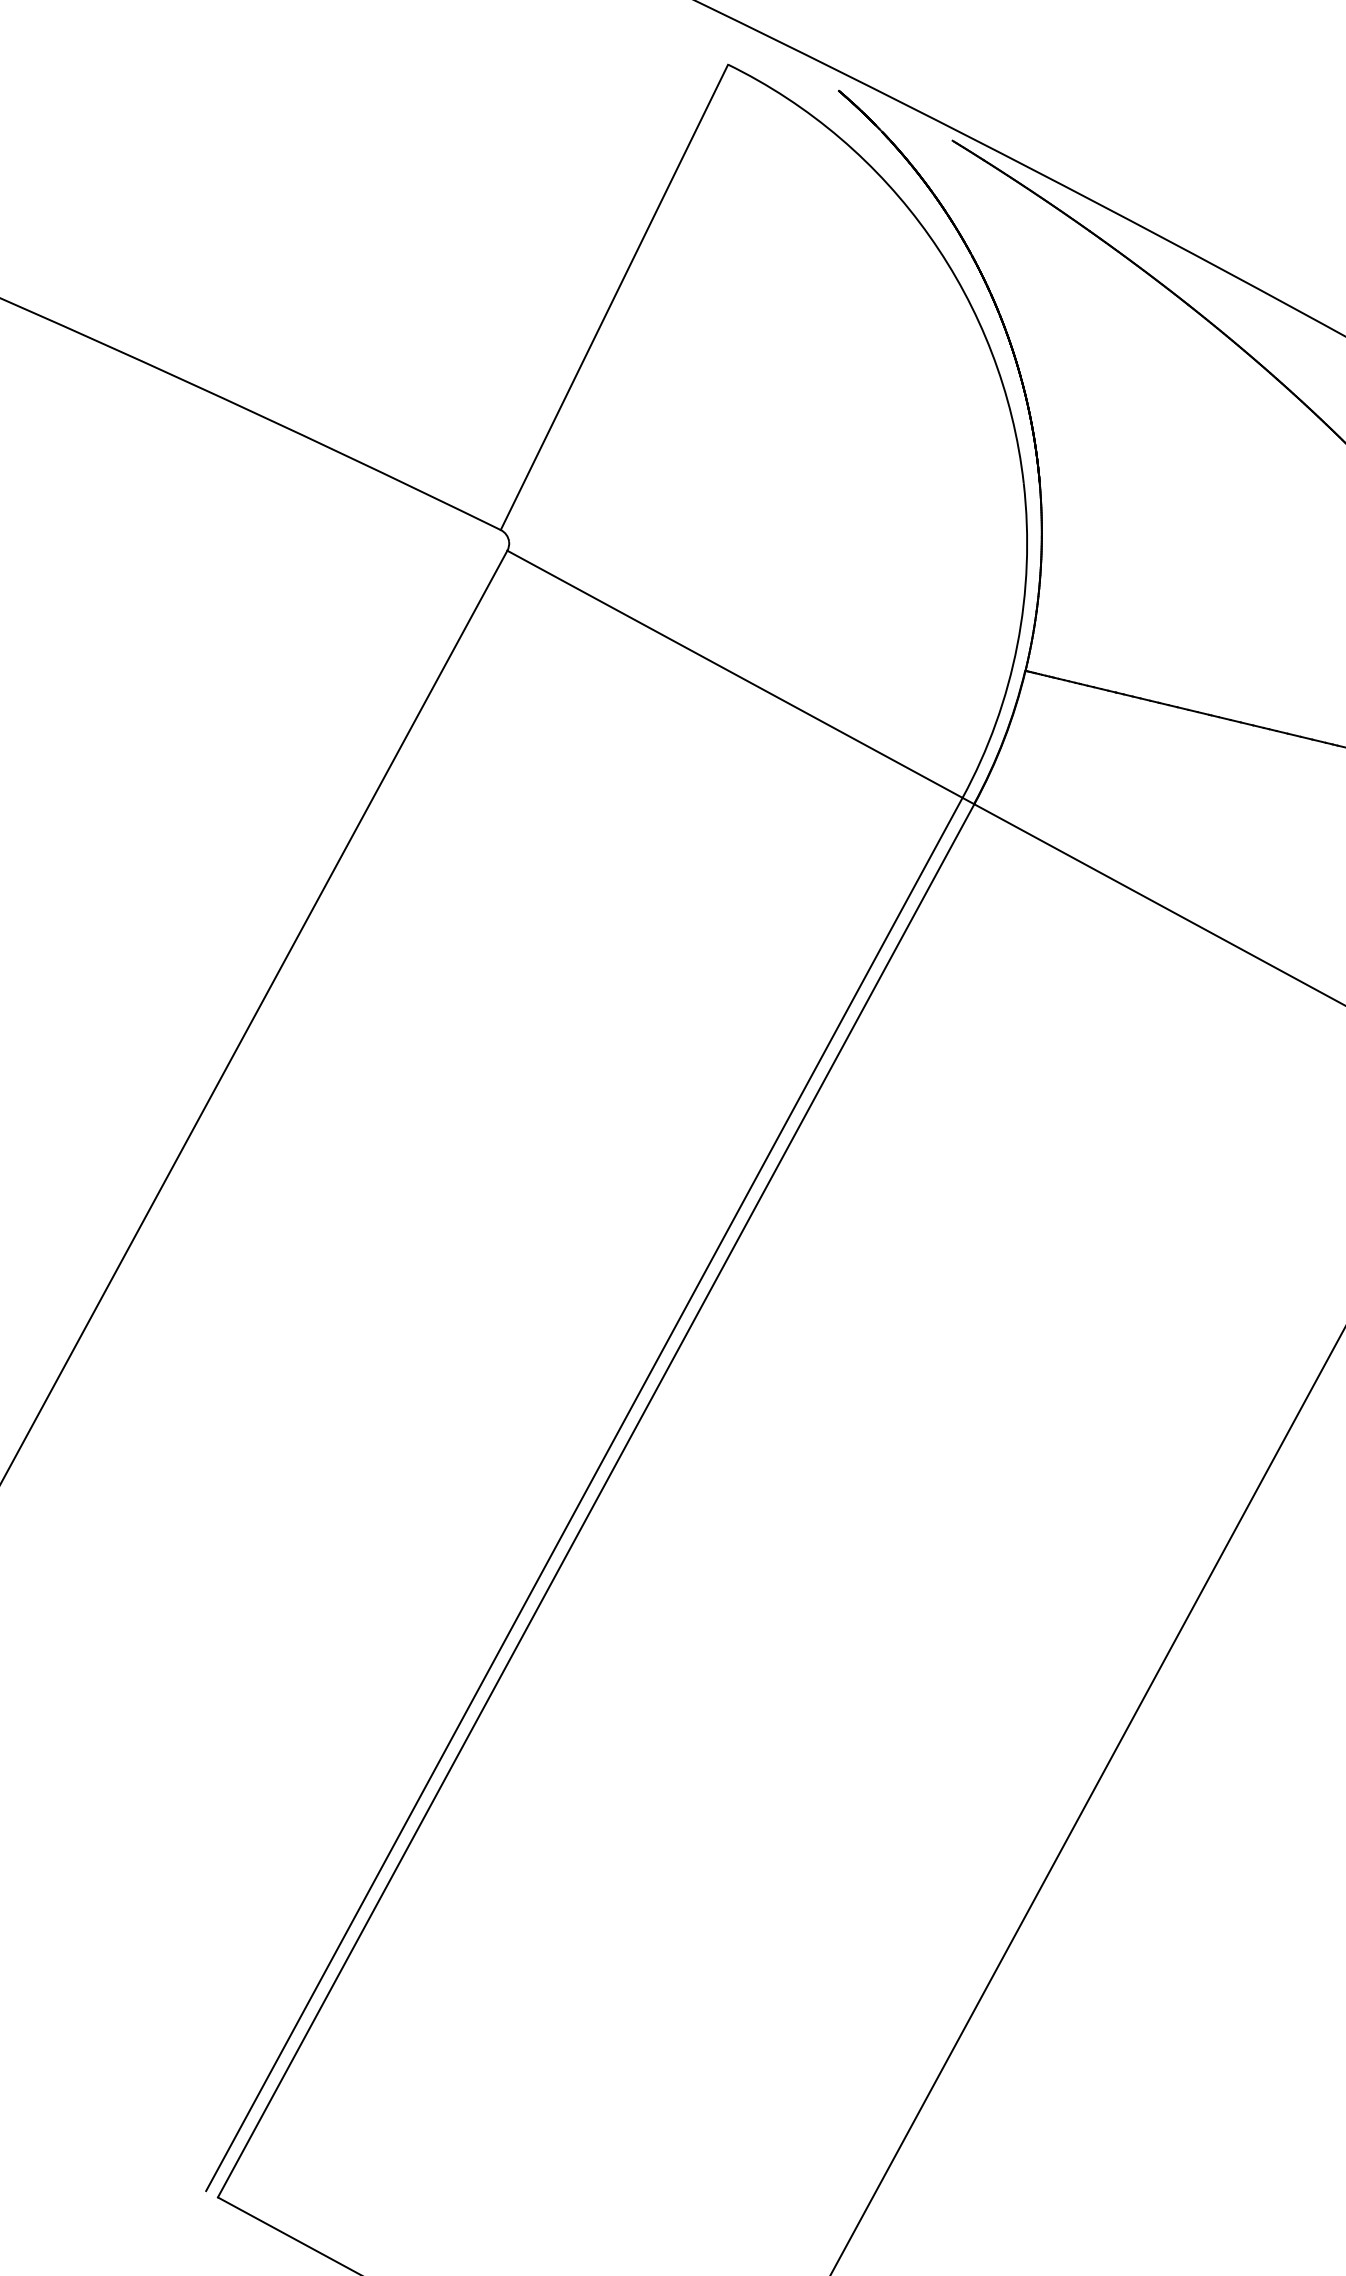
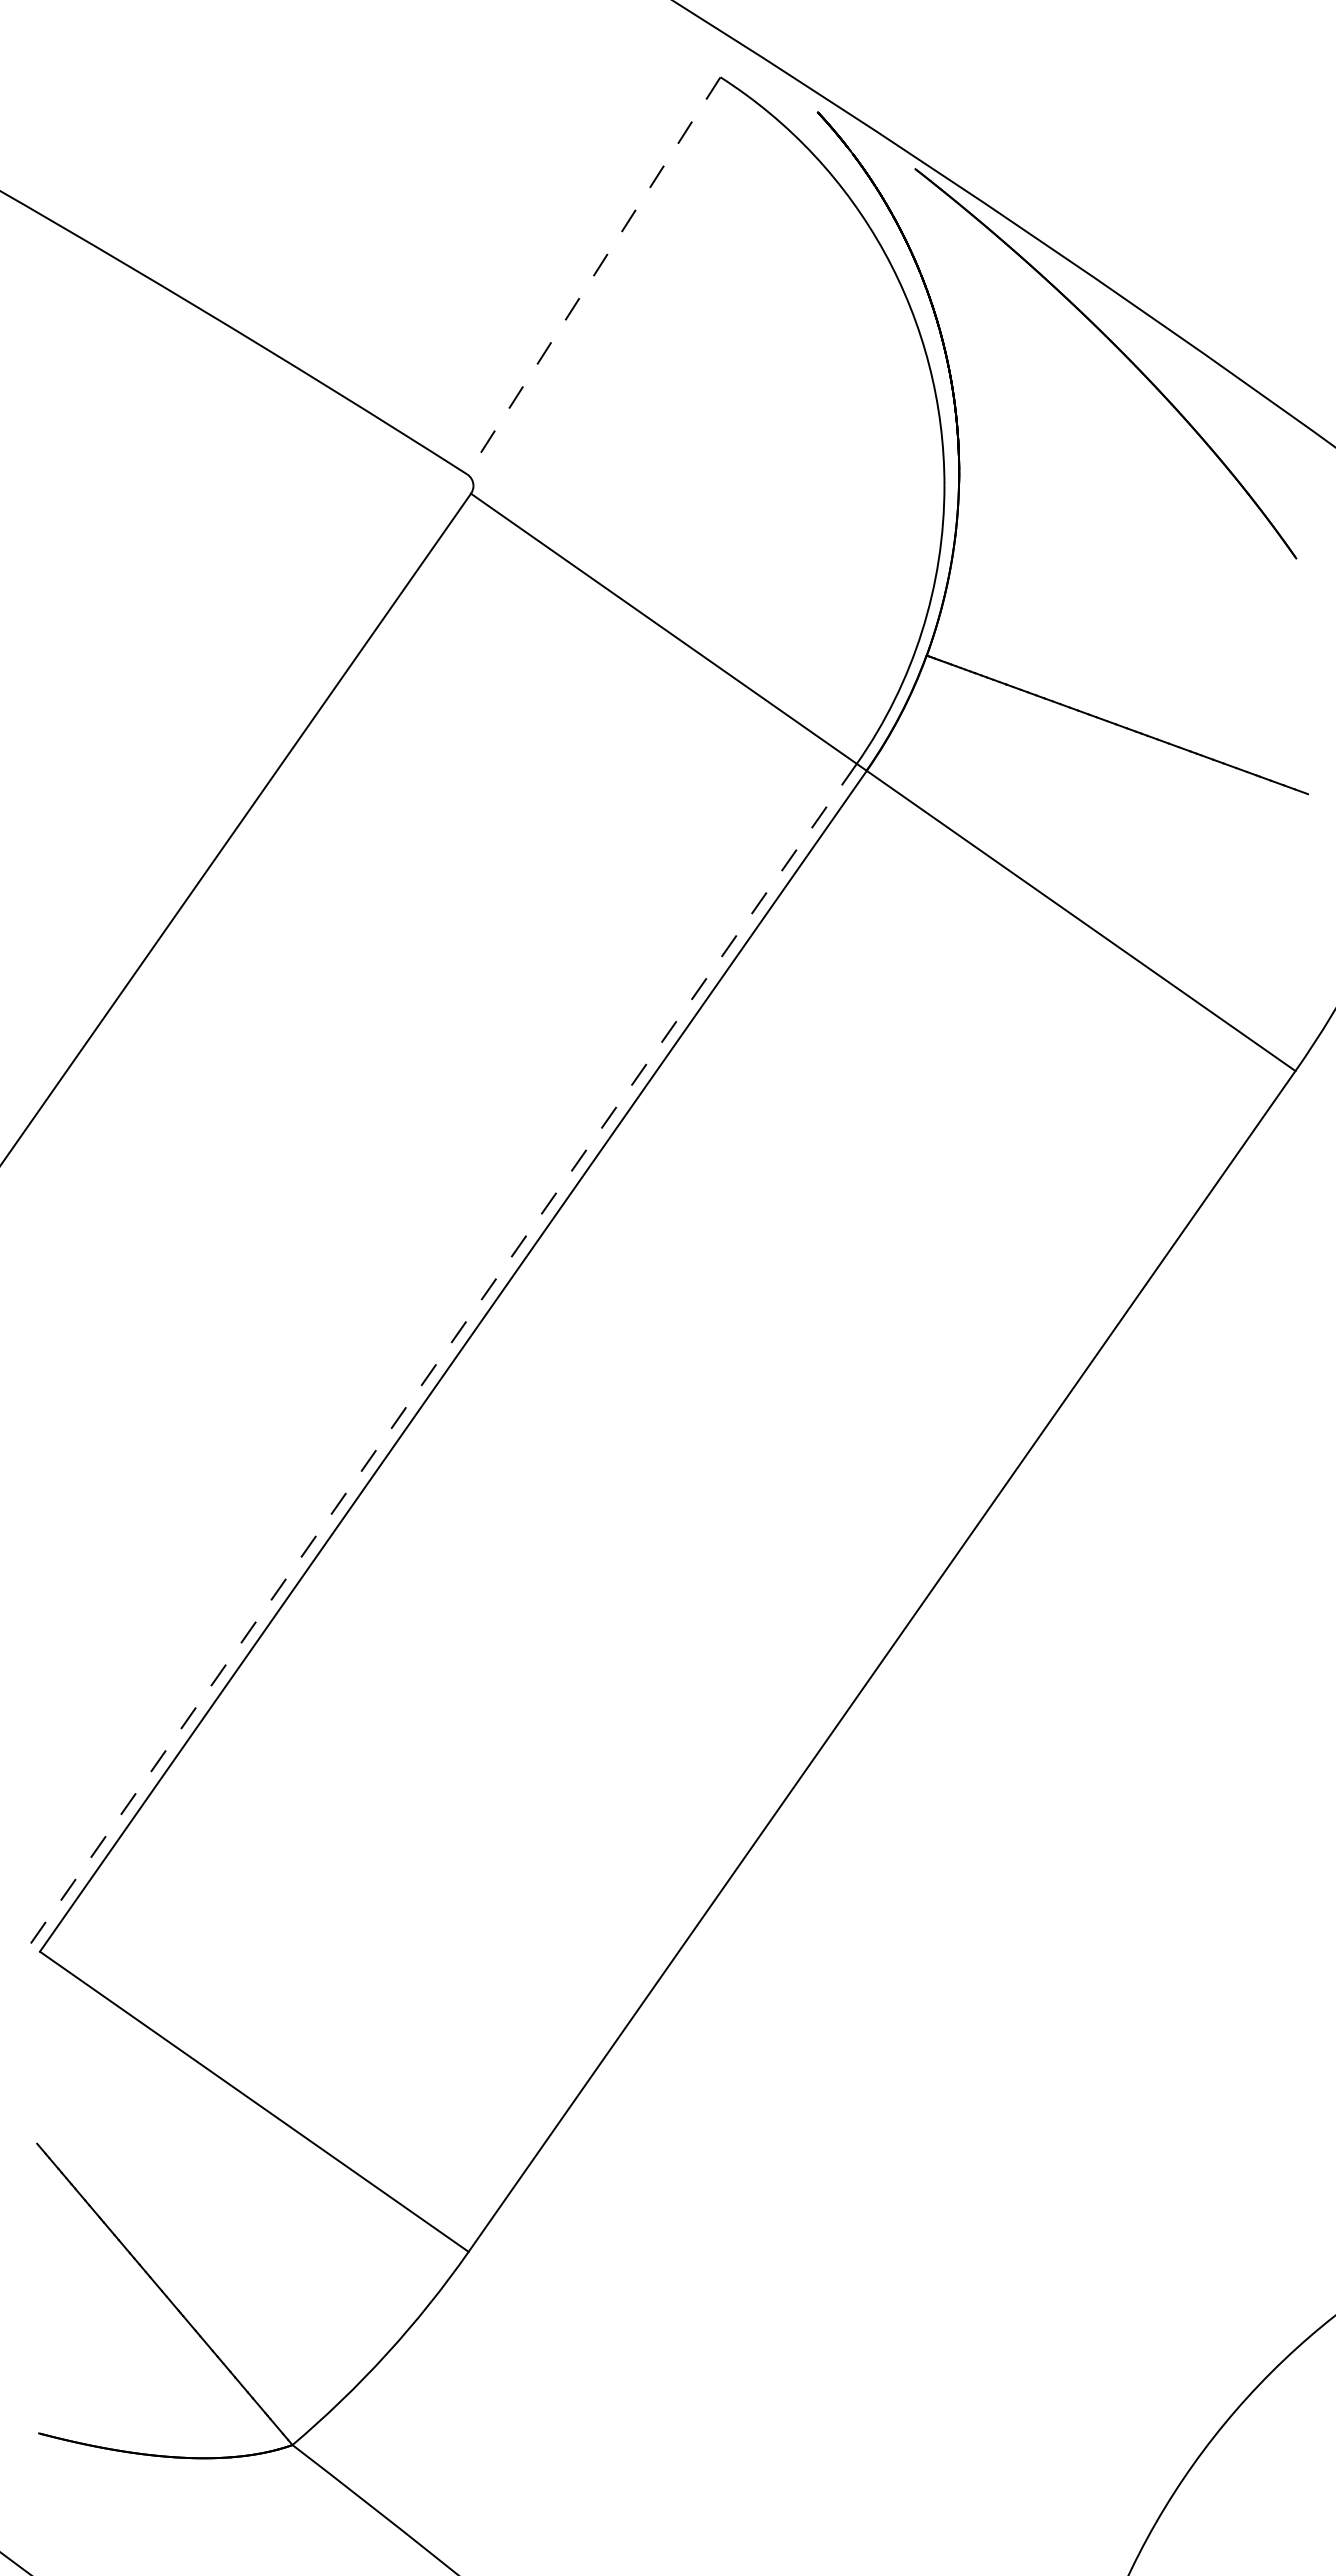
line: (614, 298) -> (593, 276), solid -> dashed
line: (584, 1494) -> (443, 1354), solid -> dashed

